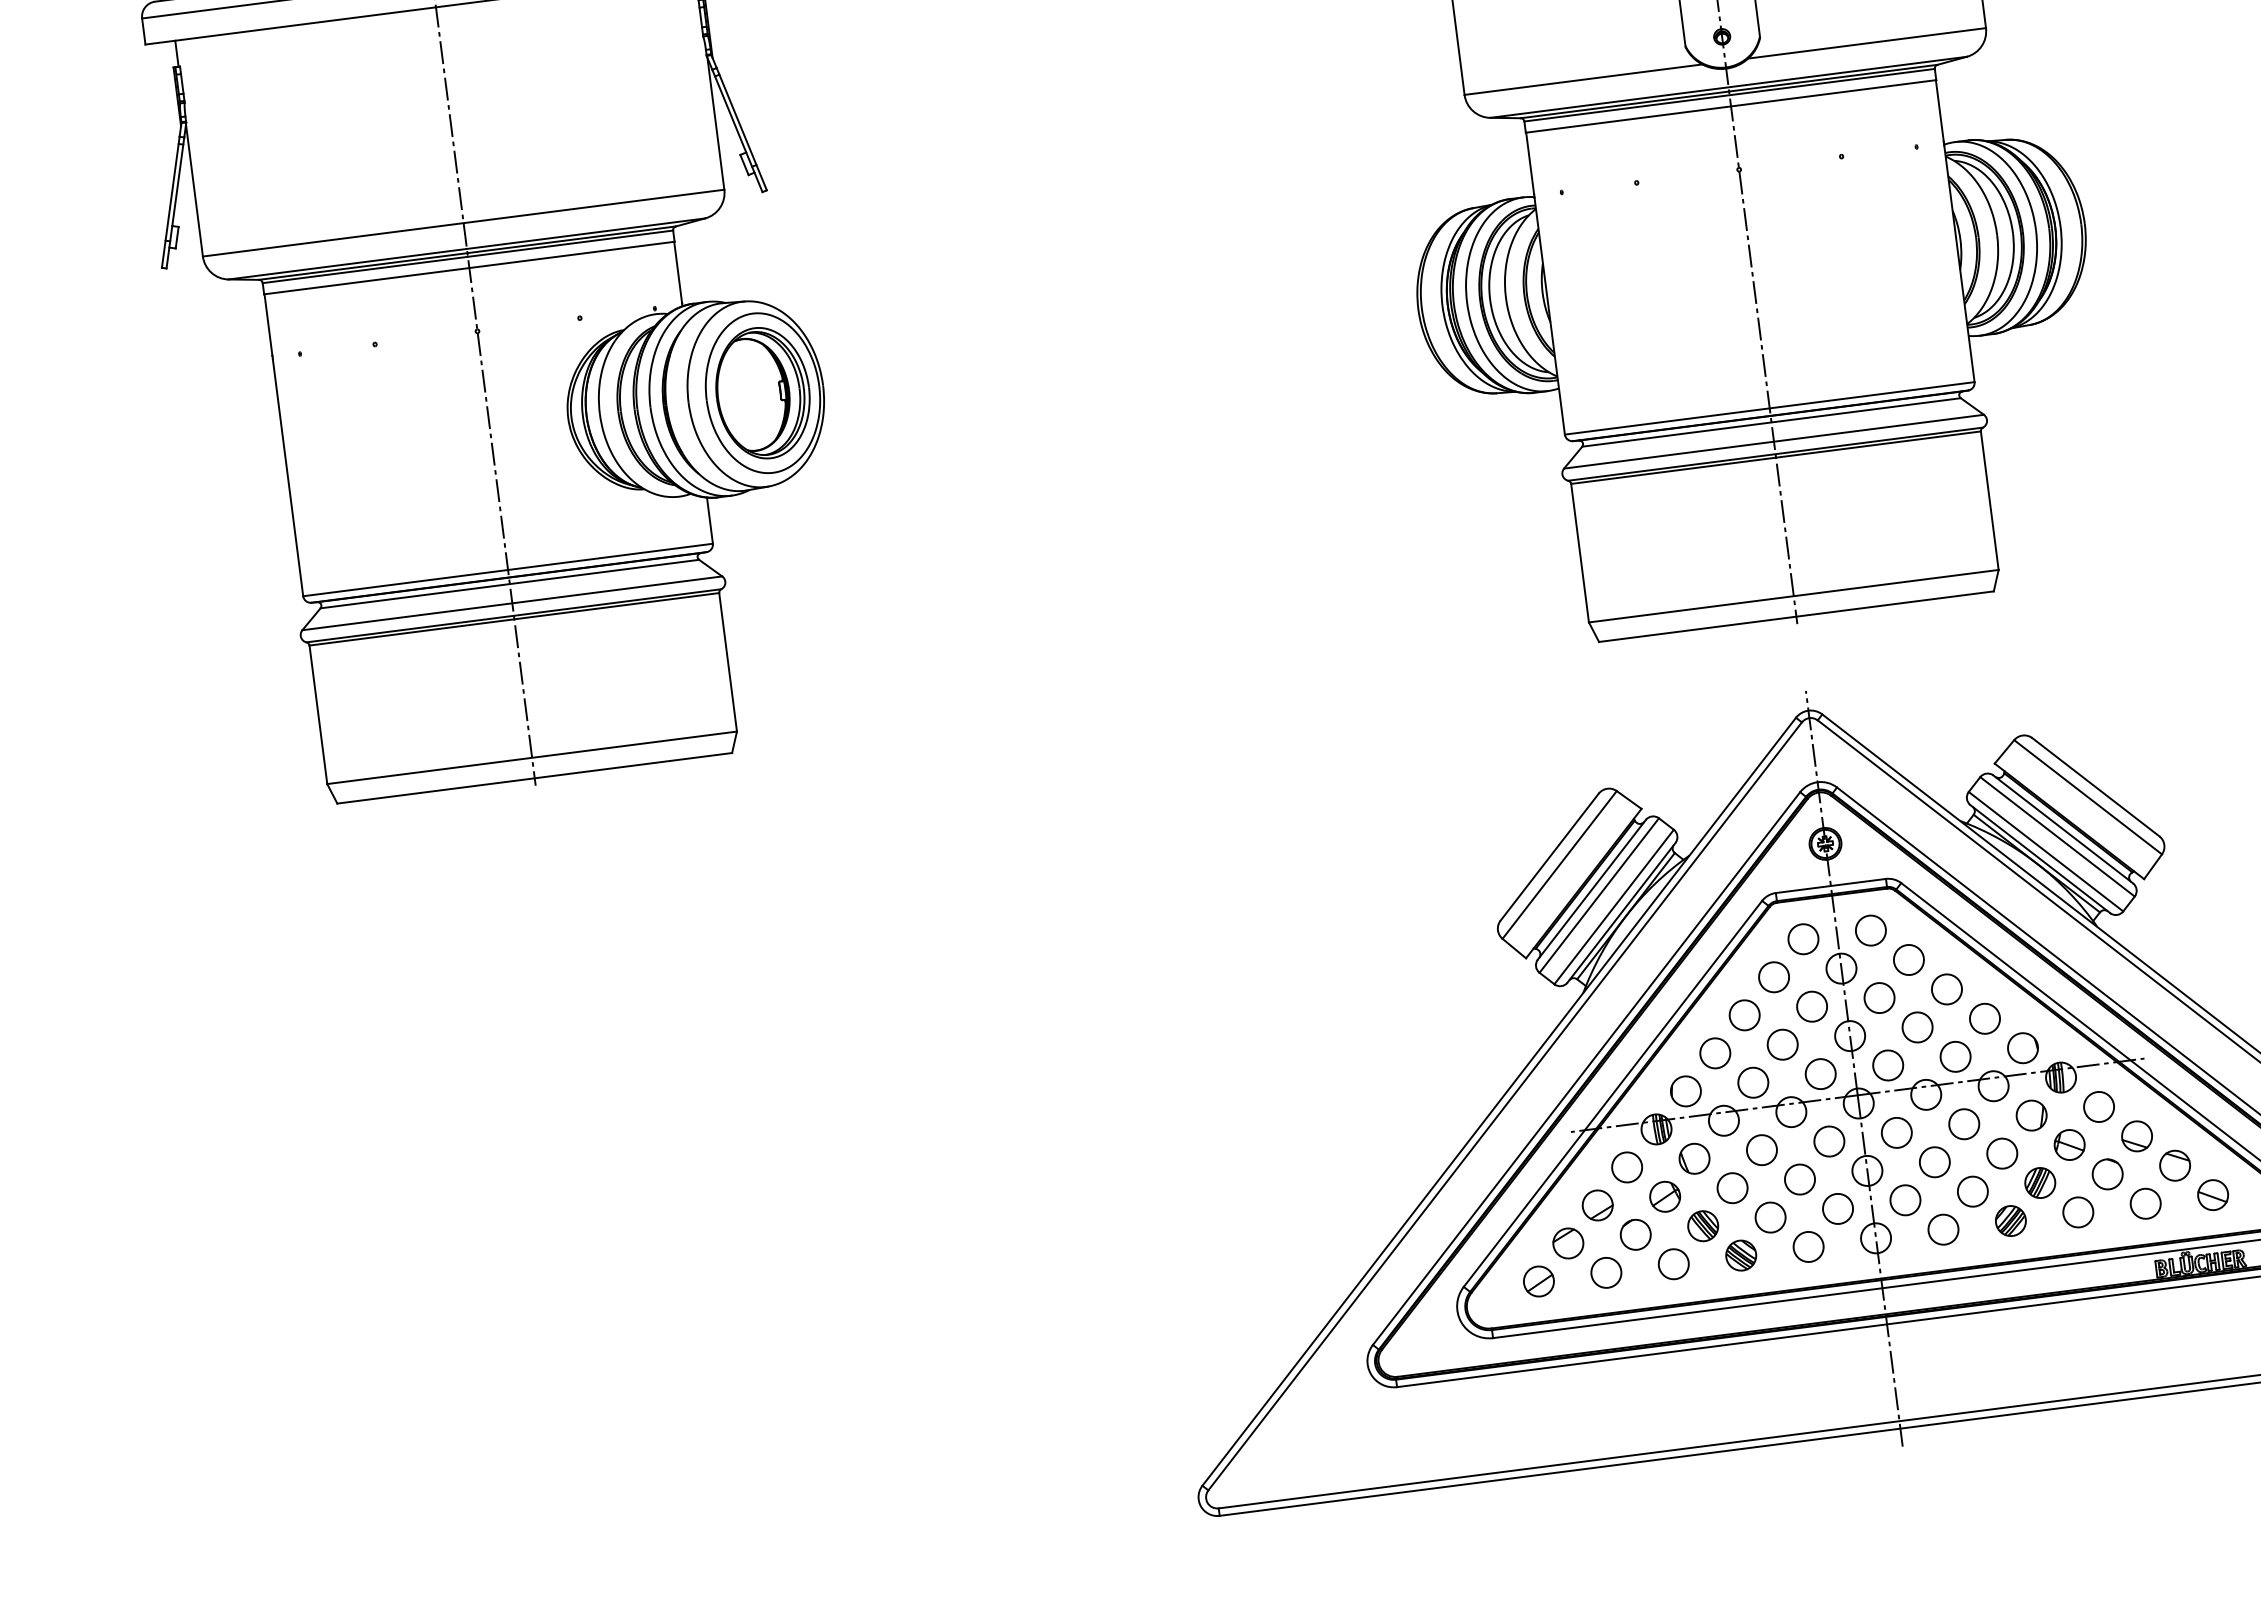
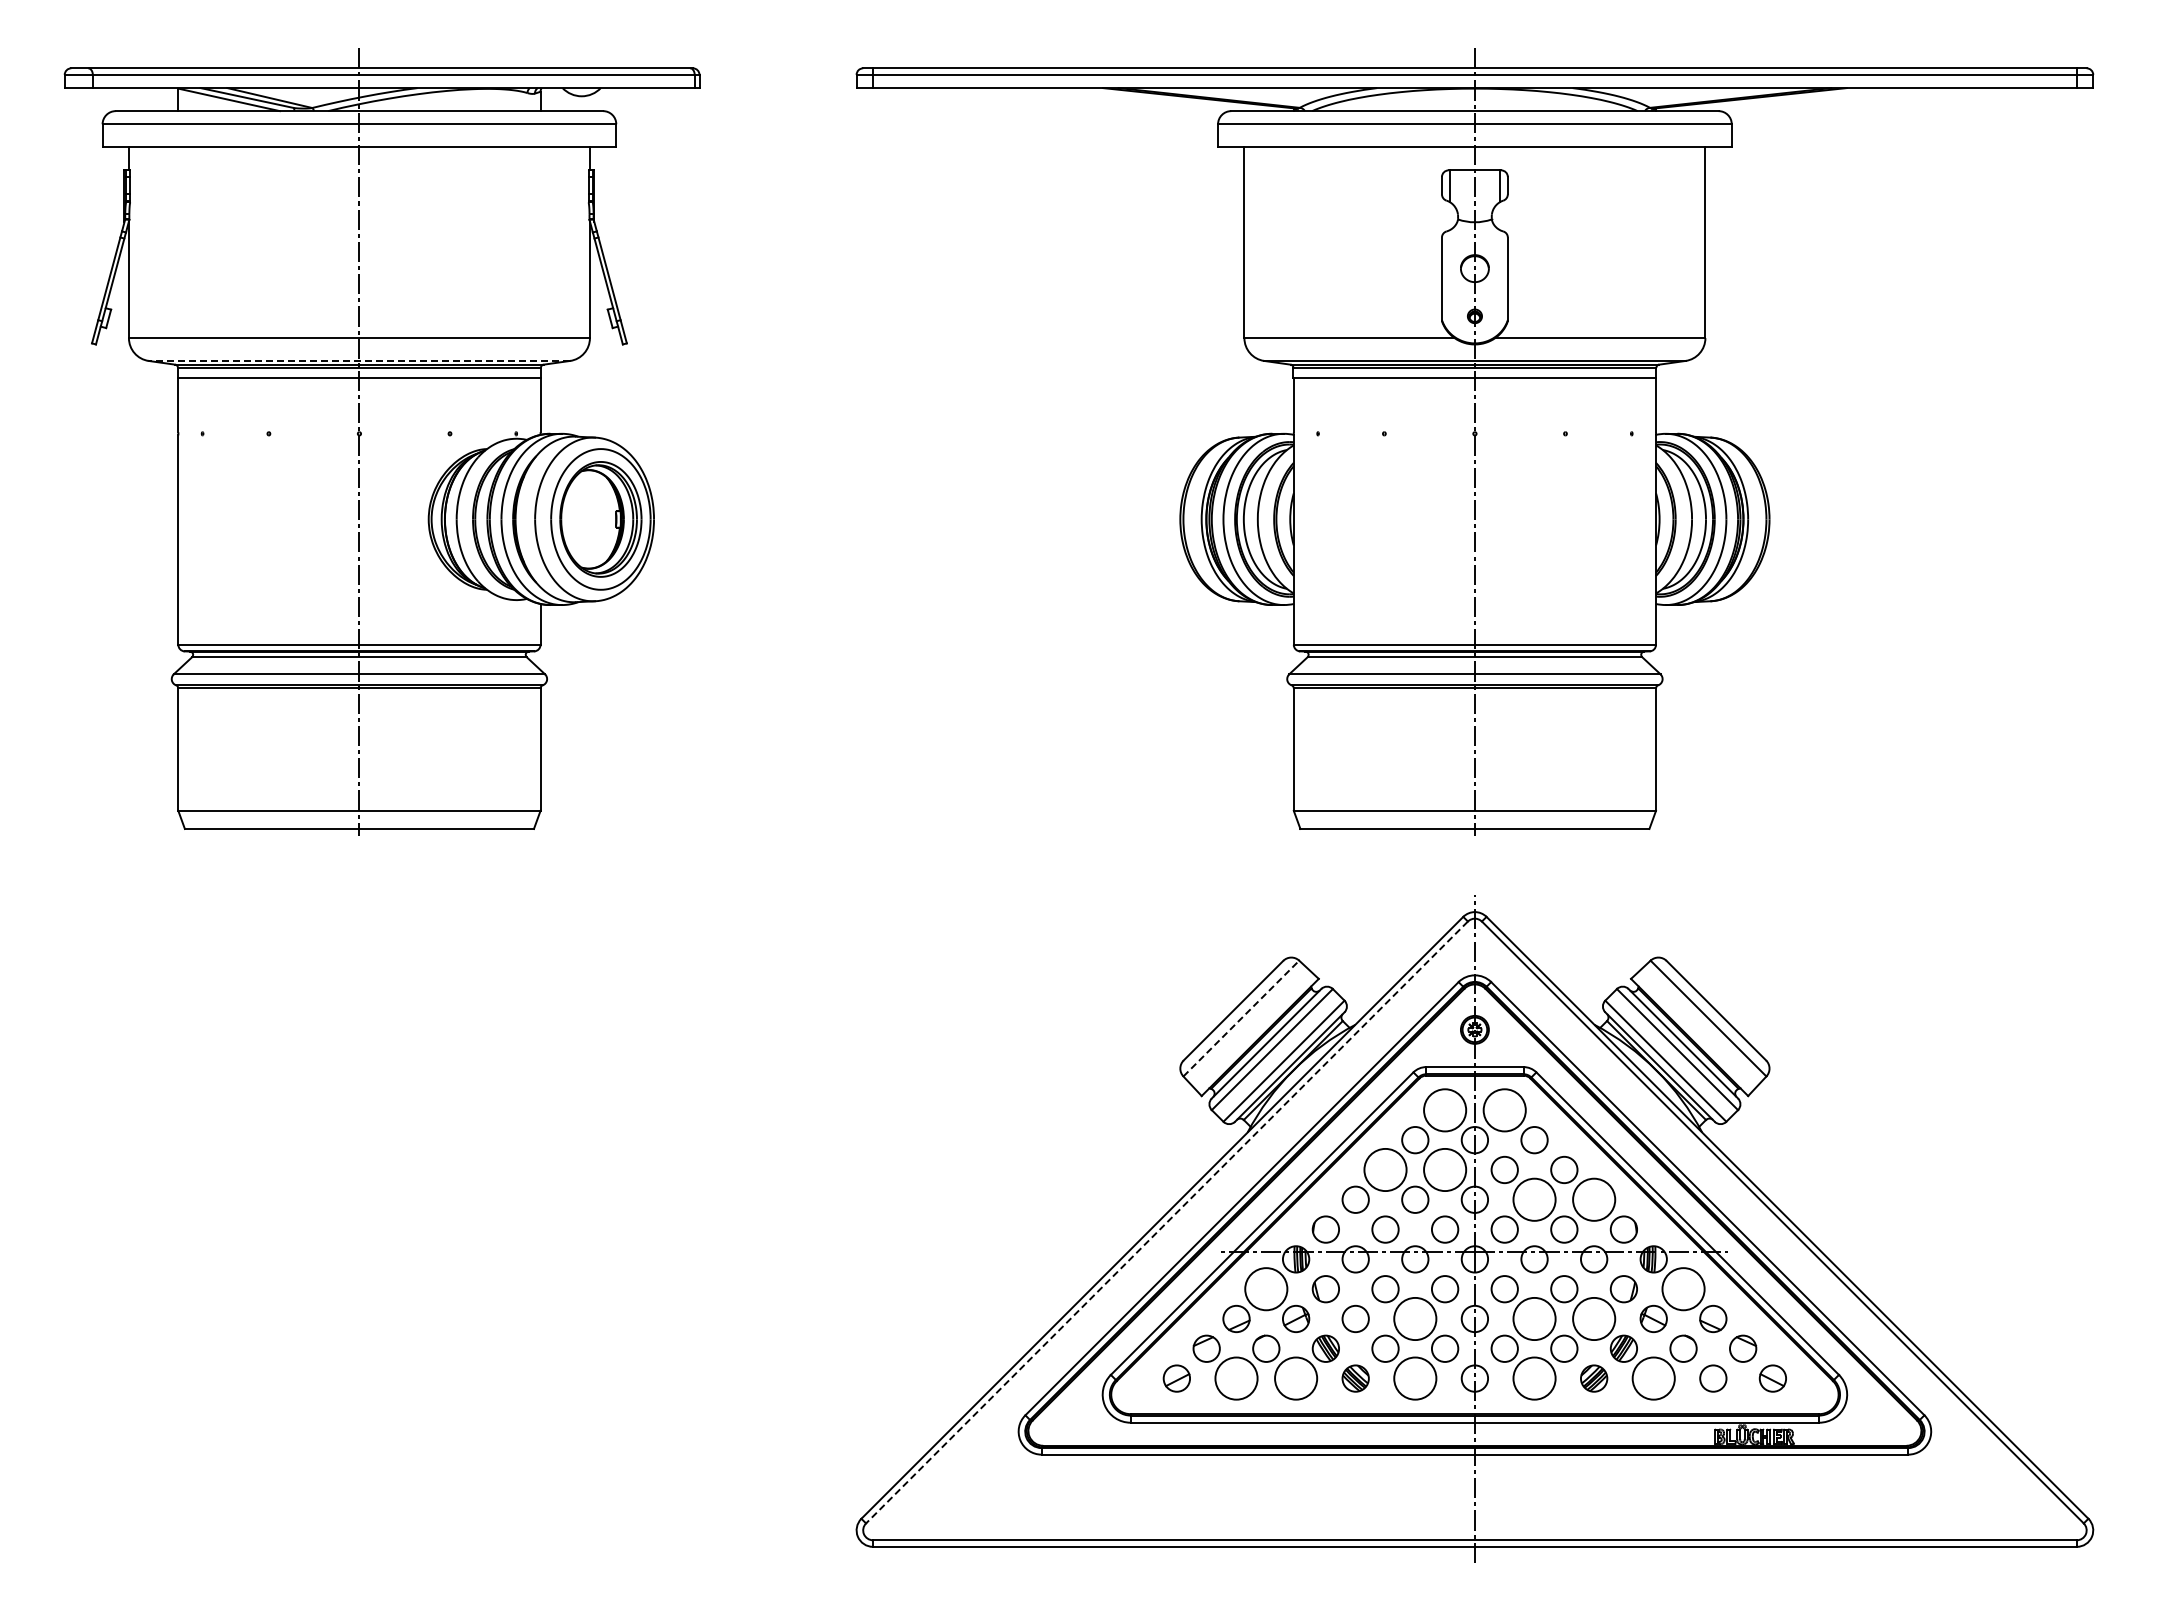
line: (466, 248) -> (359, 360), solid -> dashed
line: (1559, 864) -> (1241, 1018), solid -> dashed
circle: (1870, 930) -> (1504, 1110), size x1.6
circle: (1802, 939) -> (1444, 1110), size x1.6
circle: (1811, 1006) -> (1444, 1169), size x1.6
circle: (1744, 1014) -> (1385, 1169), size x1.6
circle: (1984, 1018) -> (1593, 1199), size x1.6
circle: (1917, 1027) -> (1534, 1199), size x1.6
line: (1505, 1106) -> (1167, 1222), solid -> dashed
circle: (2099, 1107) -> (1683, 1289), size x1.6
circle: (2001, 1153) -> (1593, 1318), size x1.6
circle: (1934, 1161) -> (1534, 1318), size x1.6
circle: (1627, 1167) -> (1266, 1289), size x1.6
circle: (1800, 1178) -> (1415, 1318), size x1.6
circle: (2078, 1212) -> (1653, 1378), size x1.6
circle: (1943, 1229) -> (1534, 1378), size x1.6
circle: (1808, 1246) -> (1415, 1378), size x1.6
circle: (1673, 1264) -> (1295, 1378), size x1.6
circle: (1606, 1272) -> (1236, 1378), size x1.6

